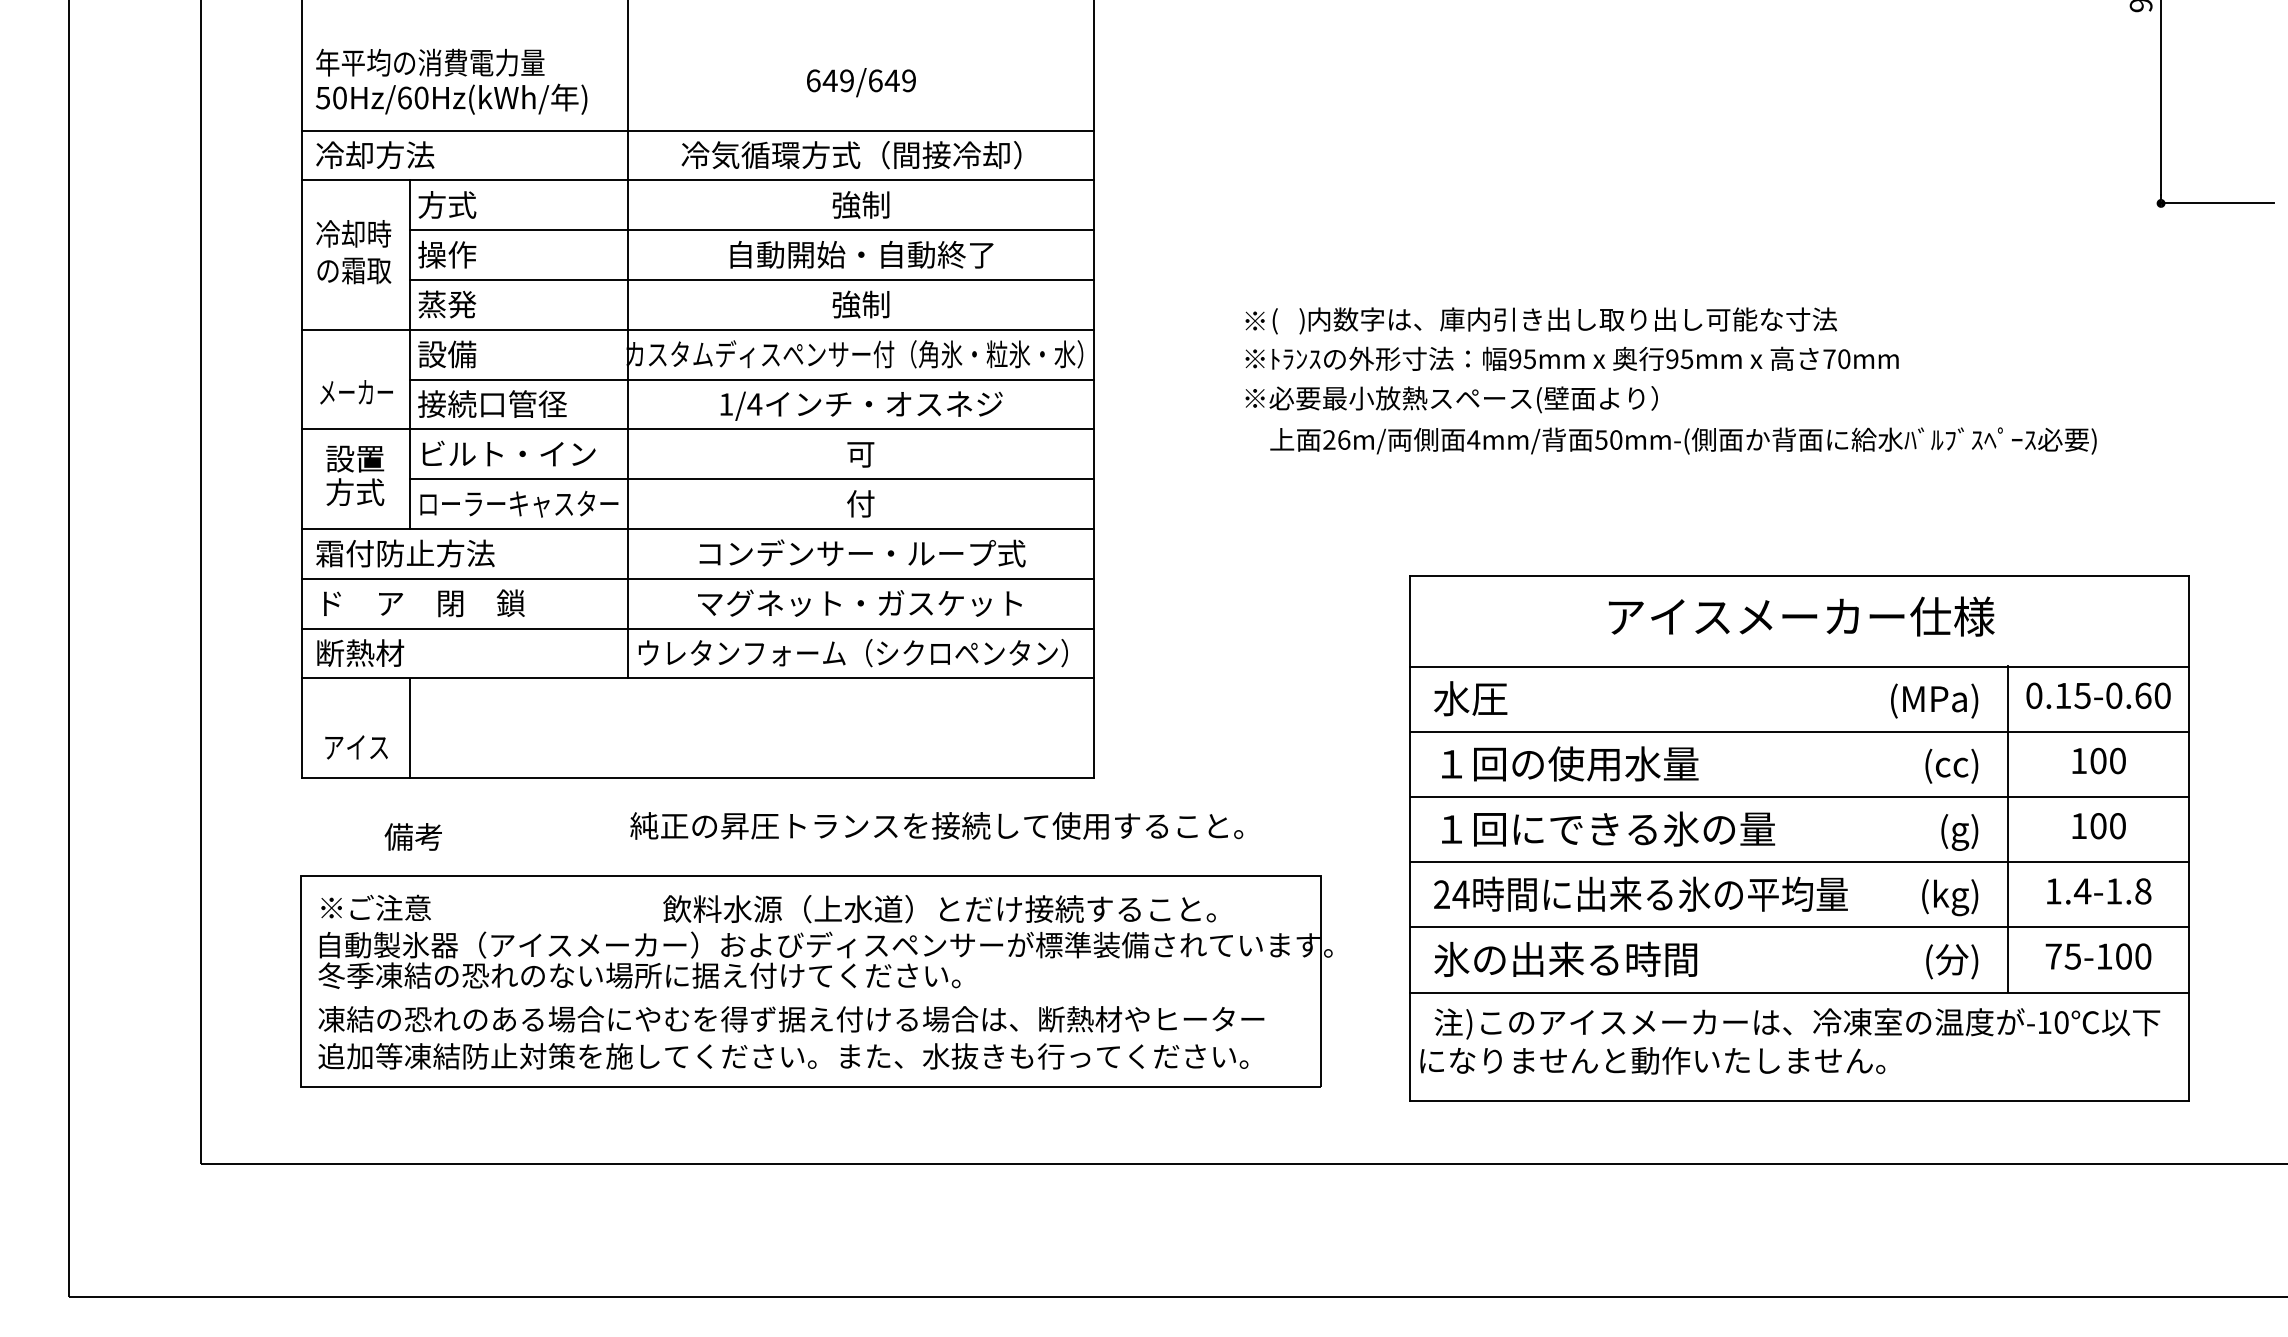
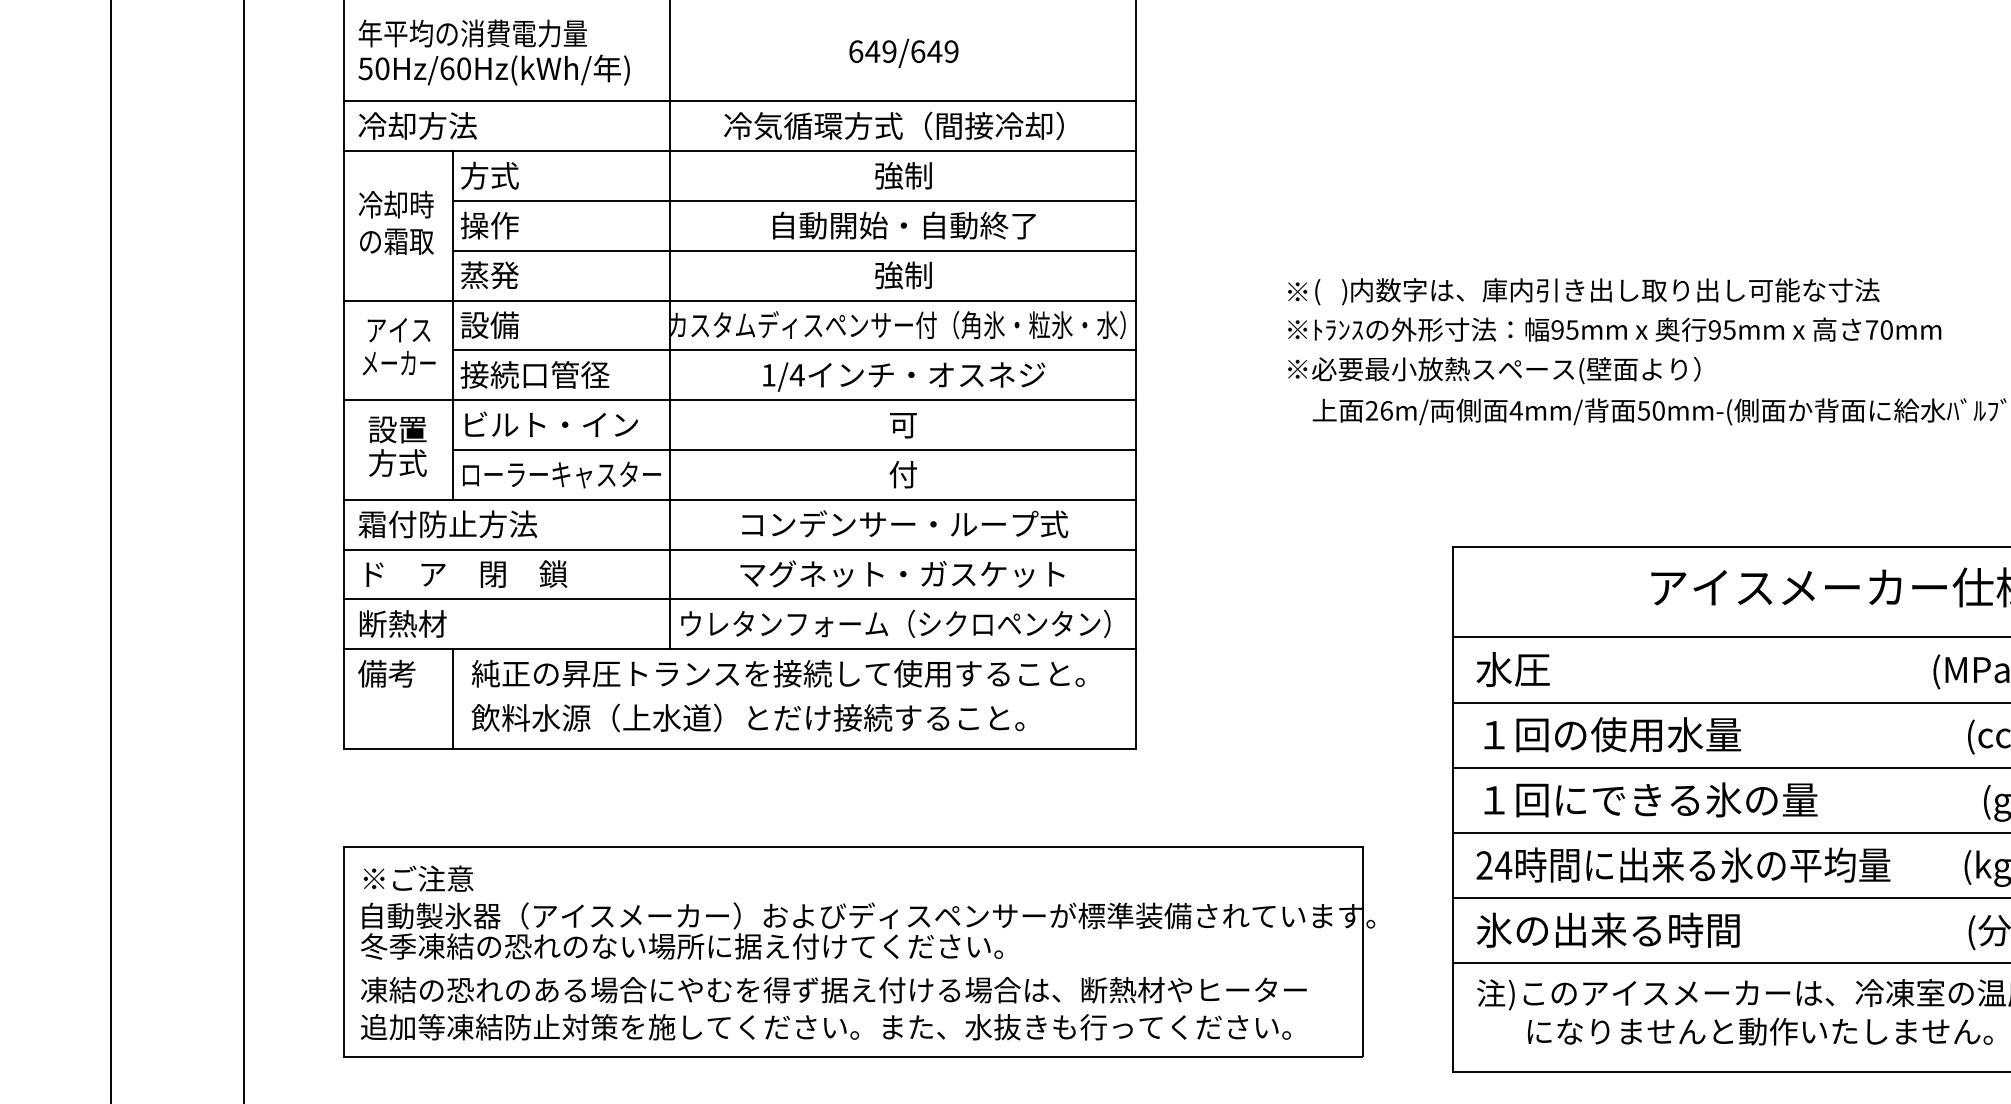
text: (356, 747) -> (399, 330), moved
text: (936, 825) -> (778, 673), moved
text: (412, 836) -> (386, 673), moved
text: (939, 909) -> (748, 718), moved
text: (1652, 1060) -> (1760, 1031), moved

